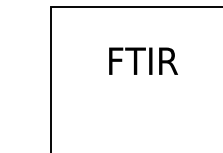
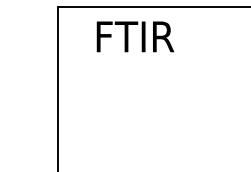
text: (143, 60) -> (135, 36), moved

